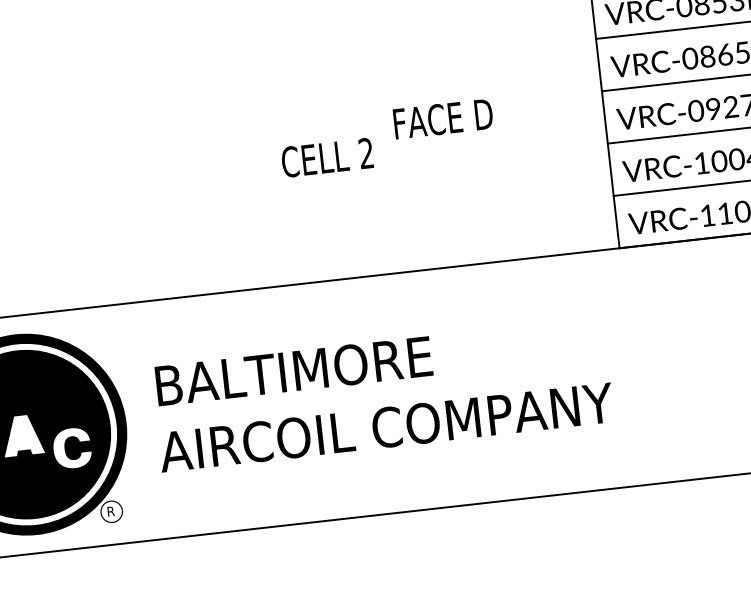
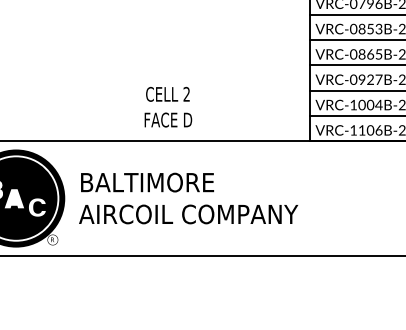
text: (443, 117) -> (168, 119), moved
text: (326, 156) -> (167, 93), moved

